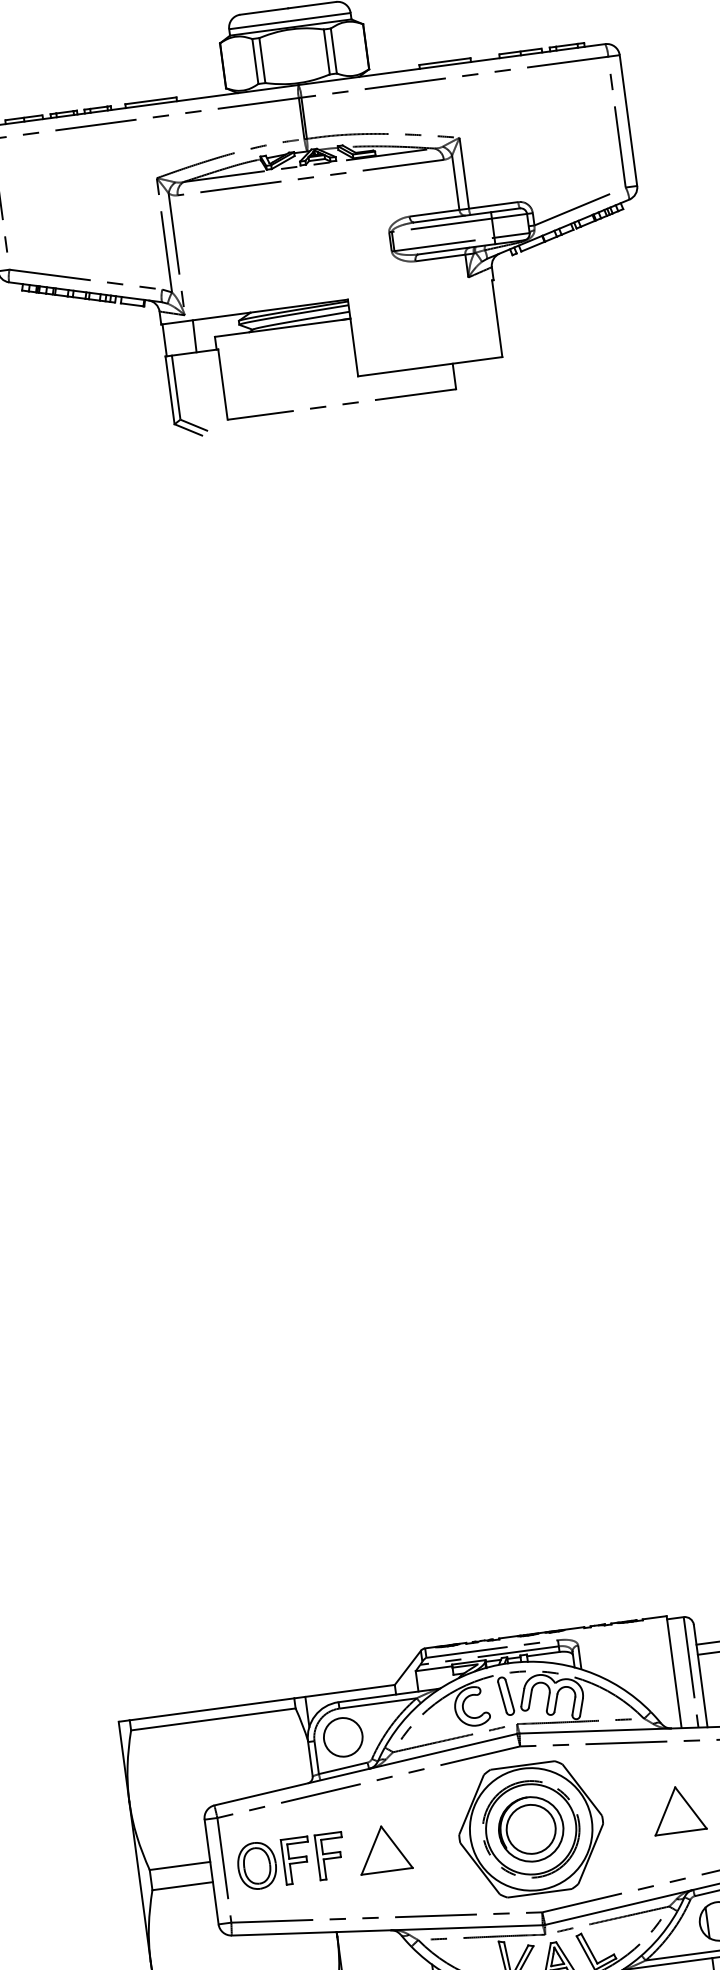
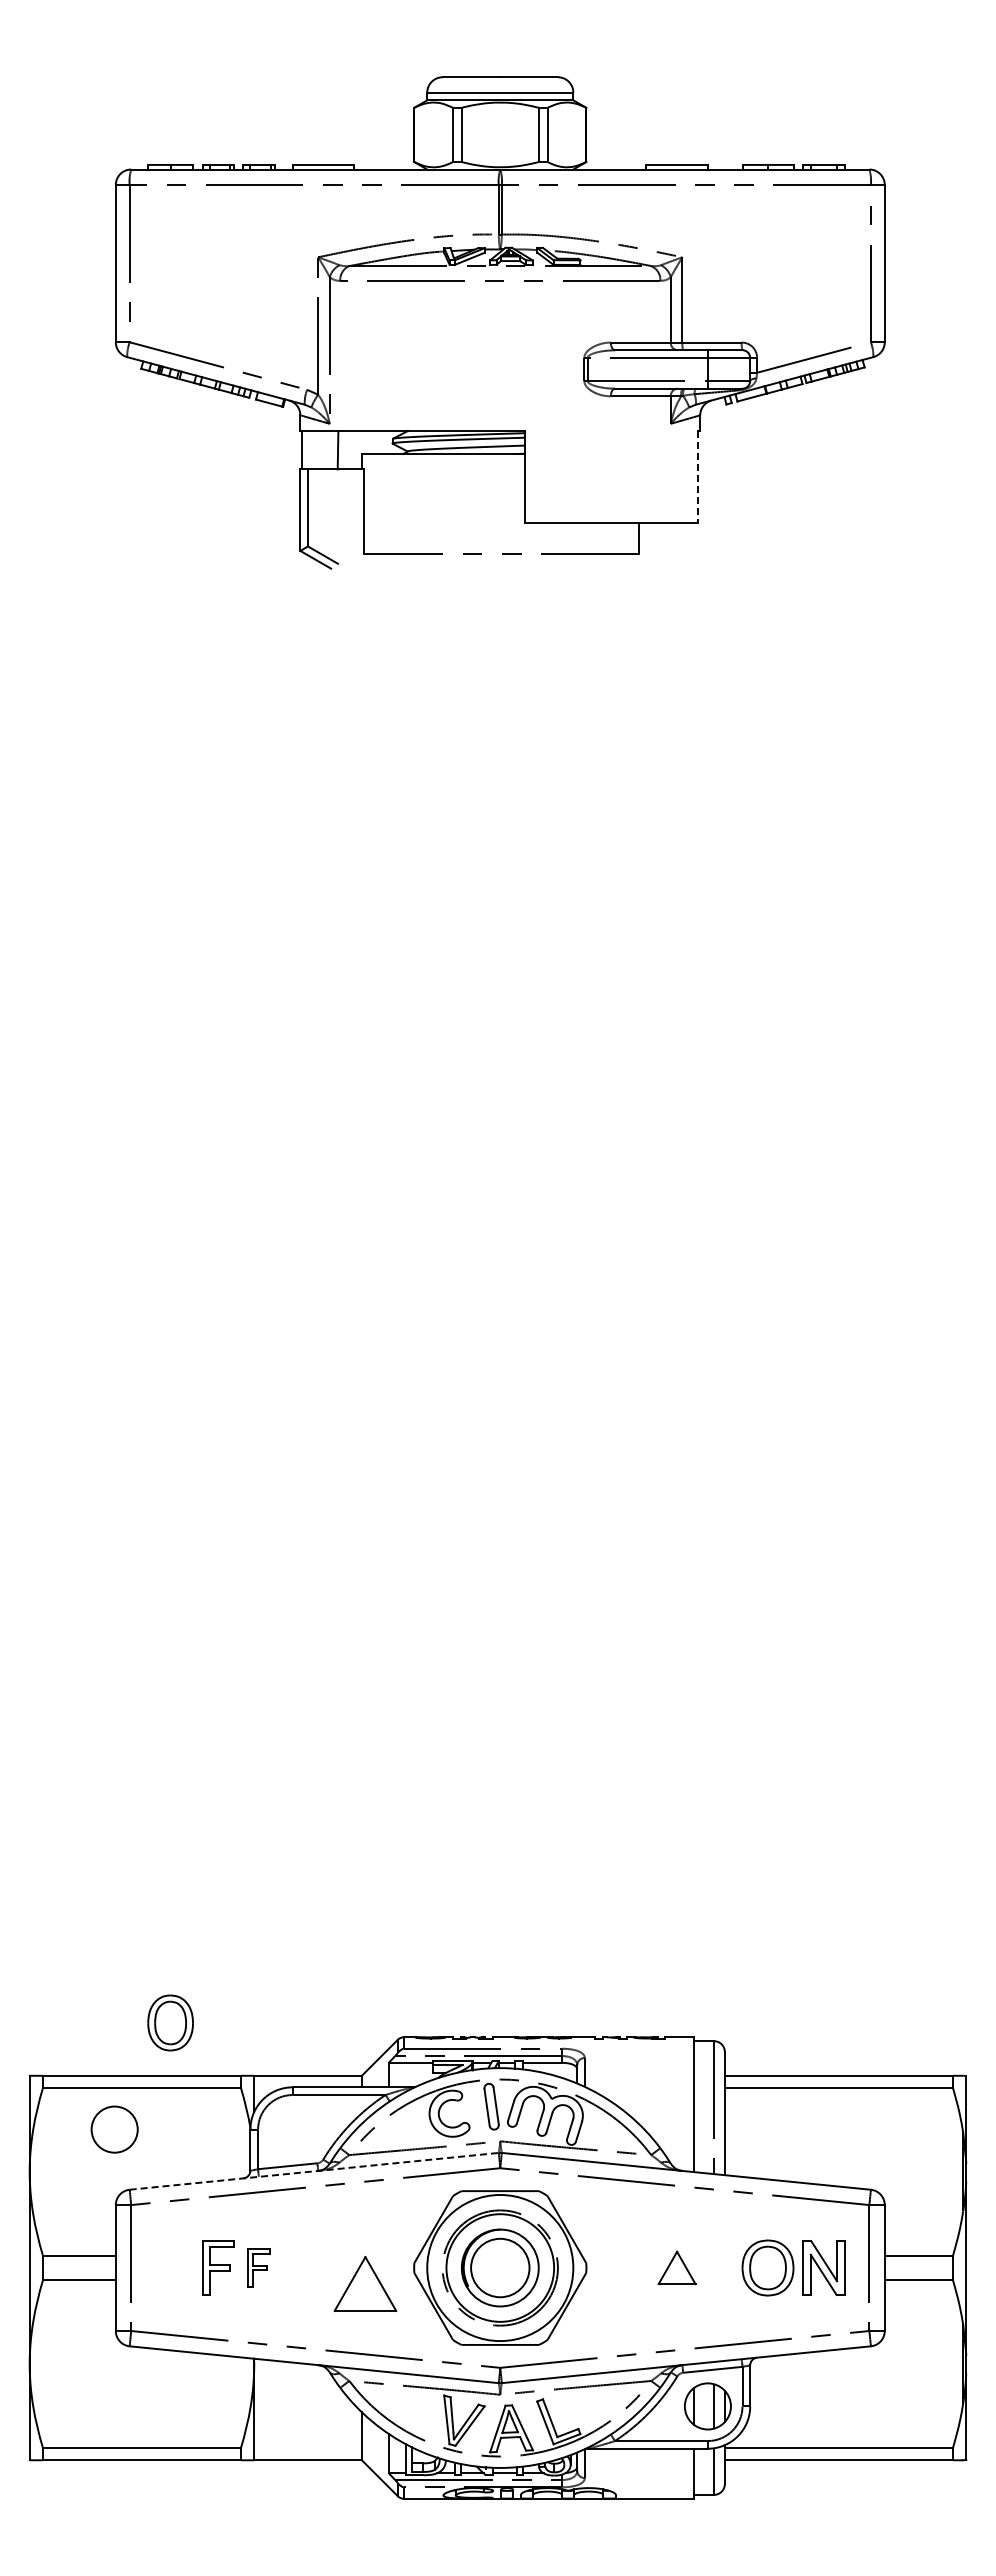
line: (497, 319) -> (698, 477), solid -> dashed
circle: (343, 1737) -> (114, 2129), moved
line: (366, 1769) -> (314, 2171), solid -> dashed
part: (677, 1809) -> (676, 2267), size x0.6
part: (384, 1848) -> (365, 2283), moved
part: (330, 1855) -> (258, 2267), size x0.7
part: (257, 1865) -> (170, 2022), moved

